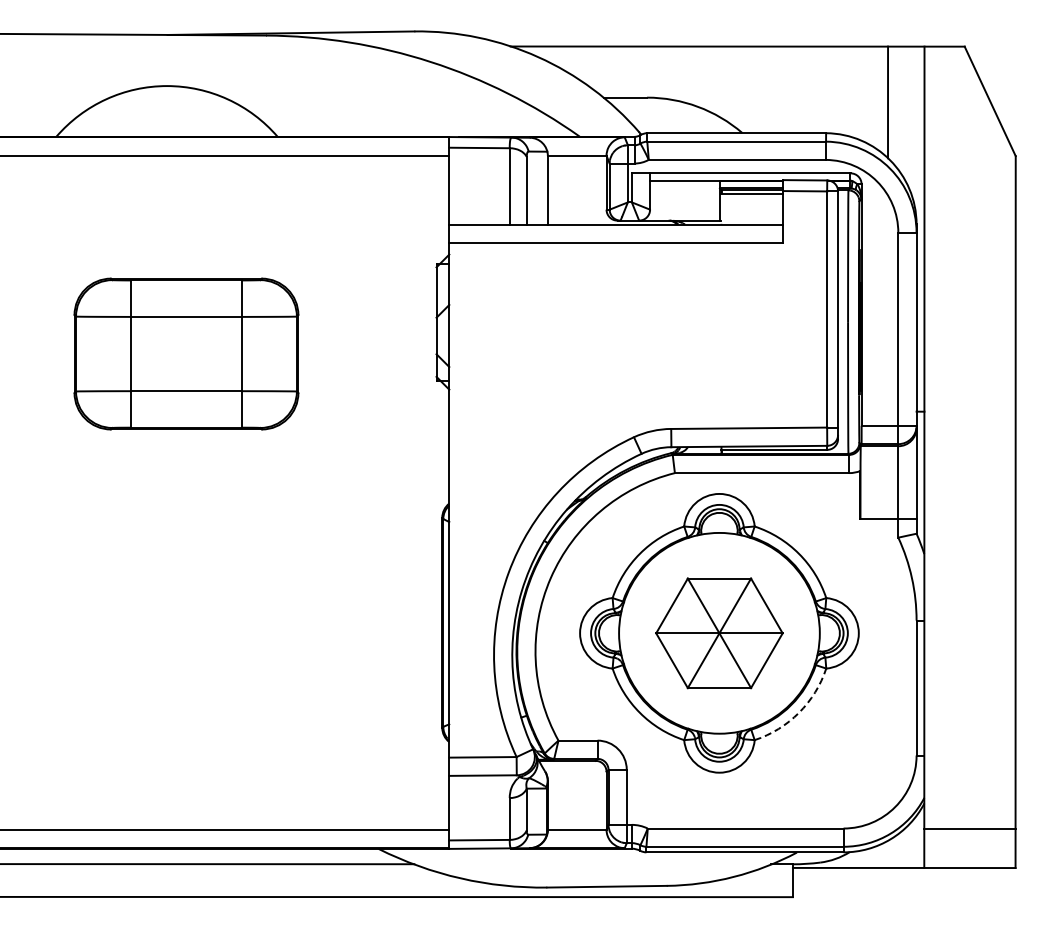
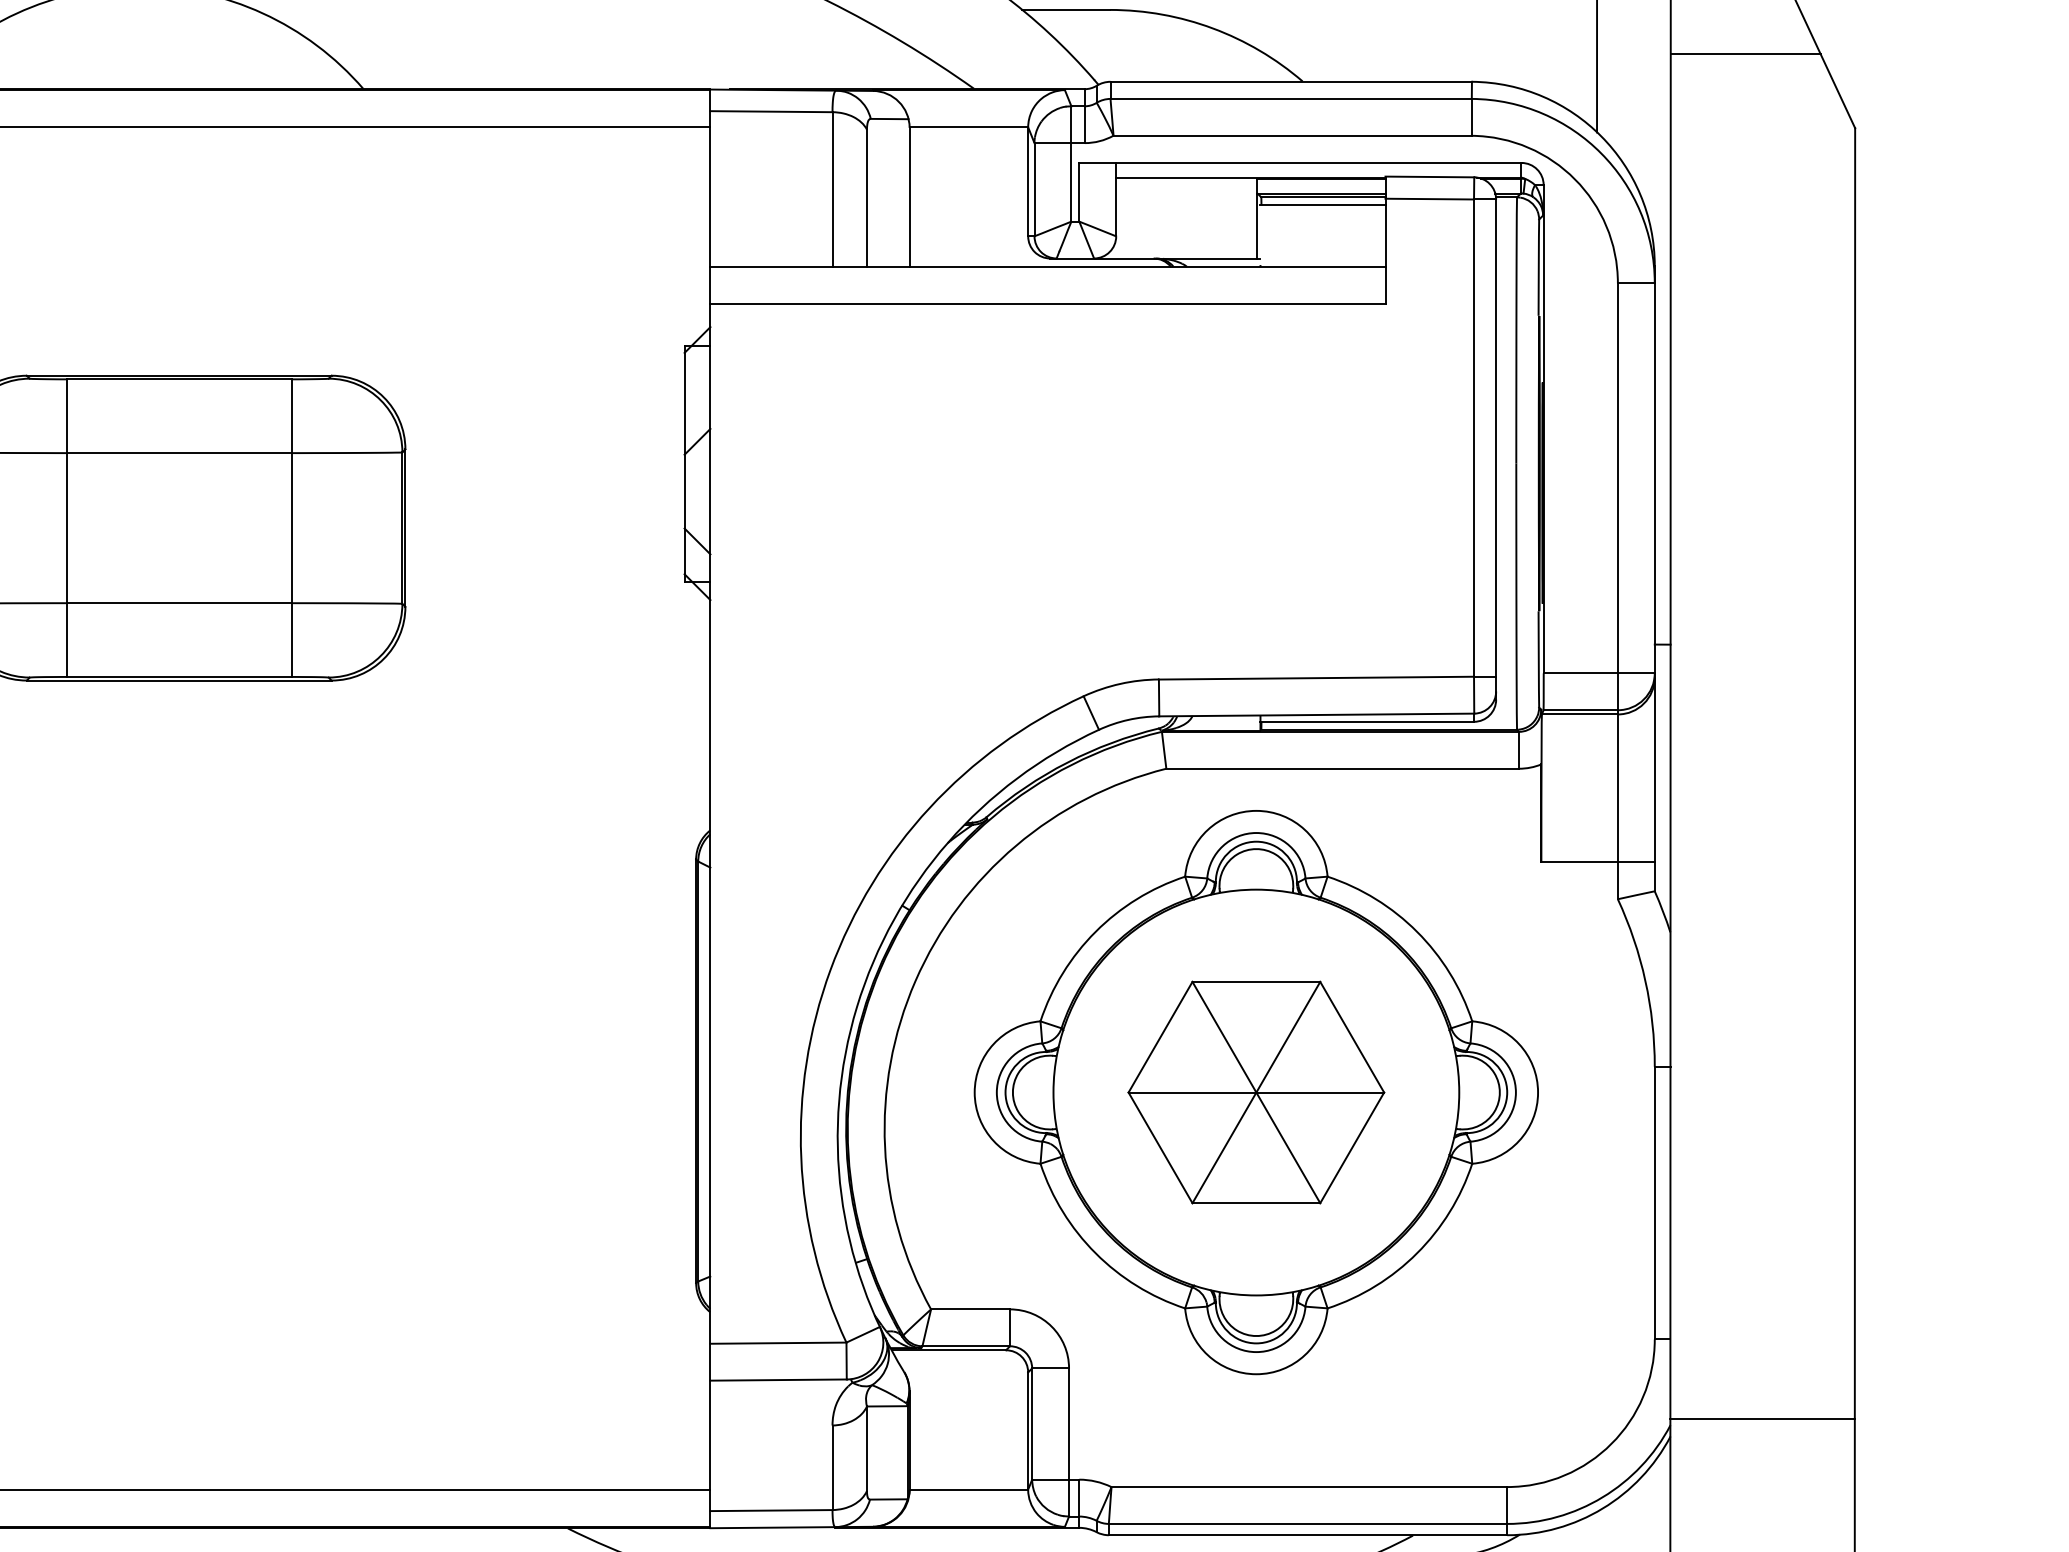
line: (961, 119) -> (1745, 54), added
arc: (798, 712) -> (1416, 1252), dashed -> solid
line: (969, 829) -> (1761, 1420), moved

